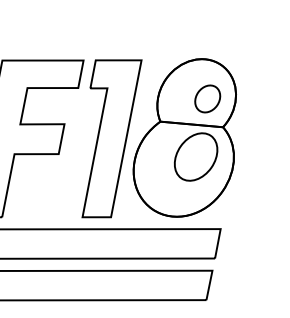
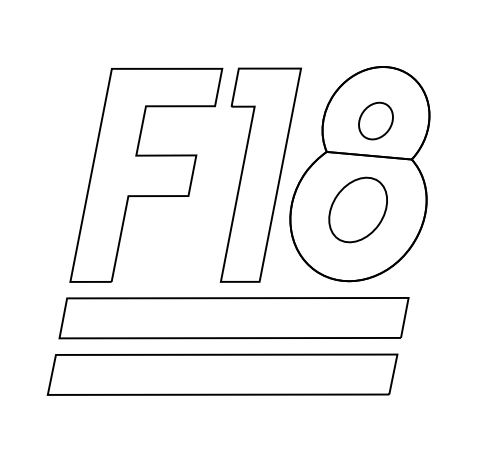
part: (207, 98) -> (375, 120), moved
part: (195, 156) -> (357, 209), moved

